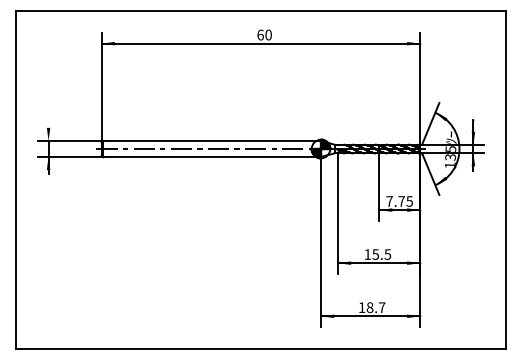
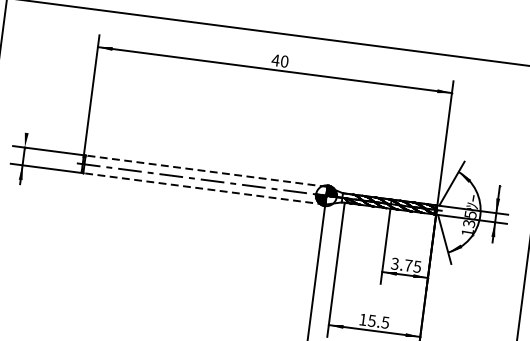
text: (260, 34) -> (275, 59), 60 -> 40
line: (212, 141) -> (206, 171), solid -> dashed
line: (212, 156) -> (204, 188), solid -> dashed
text: (389, 201) -> (394, 263), 7.75 -> 3.75

